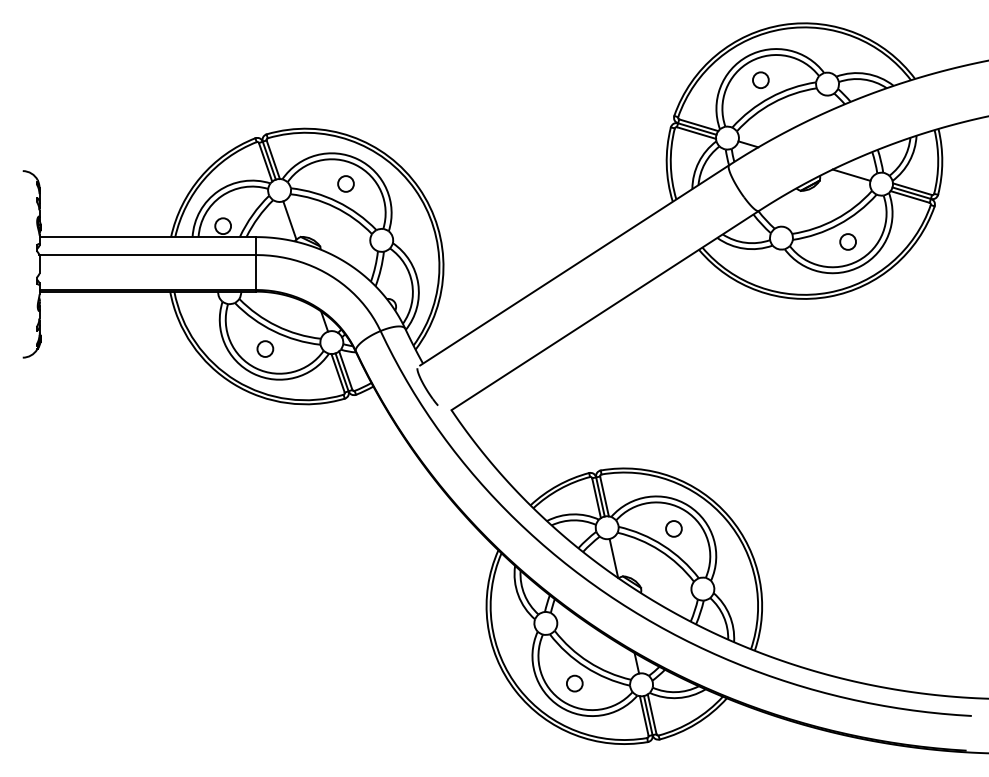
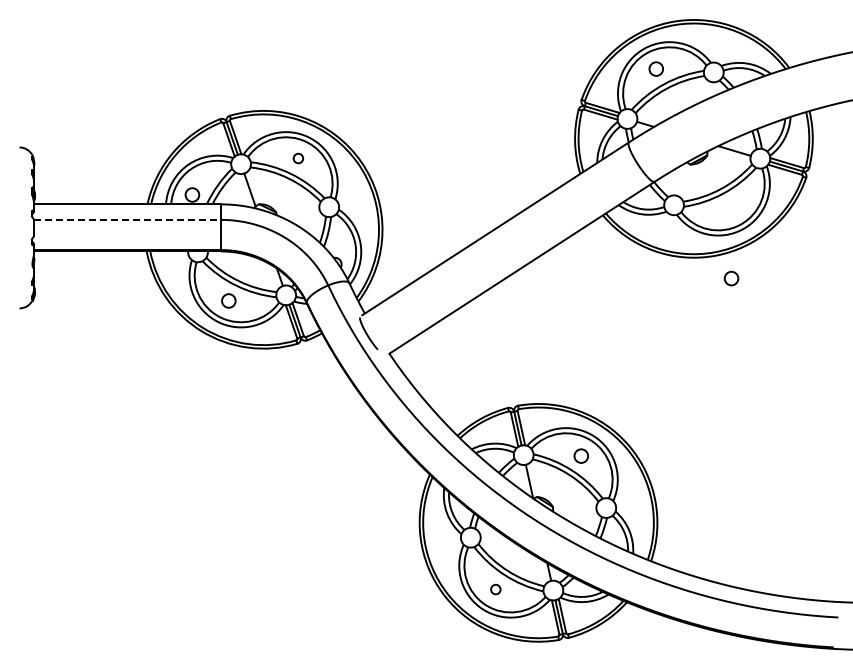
circle: (346, 183) -> (298, 158), size x0.7
circle: (848, 241) -> (731, 278), moved
line: (147, 254) -> (127, 219), solid -> dashed
circle: (574, 683) -> (495, 589), size x0.7

